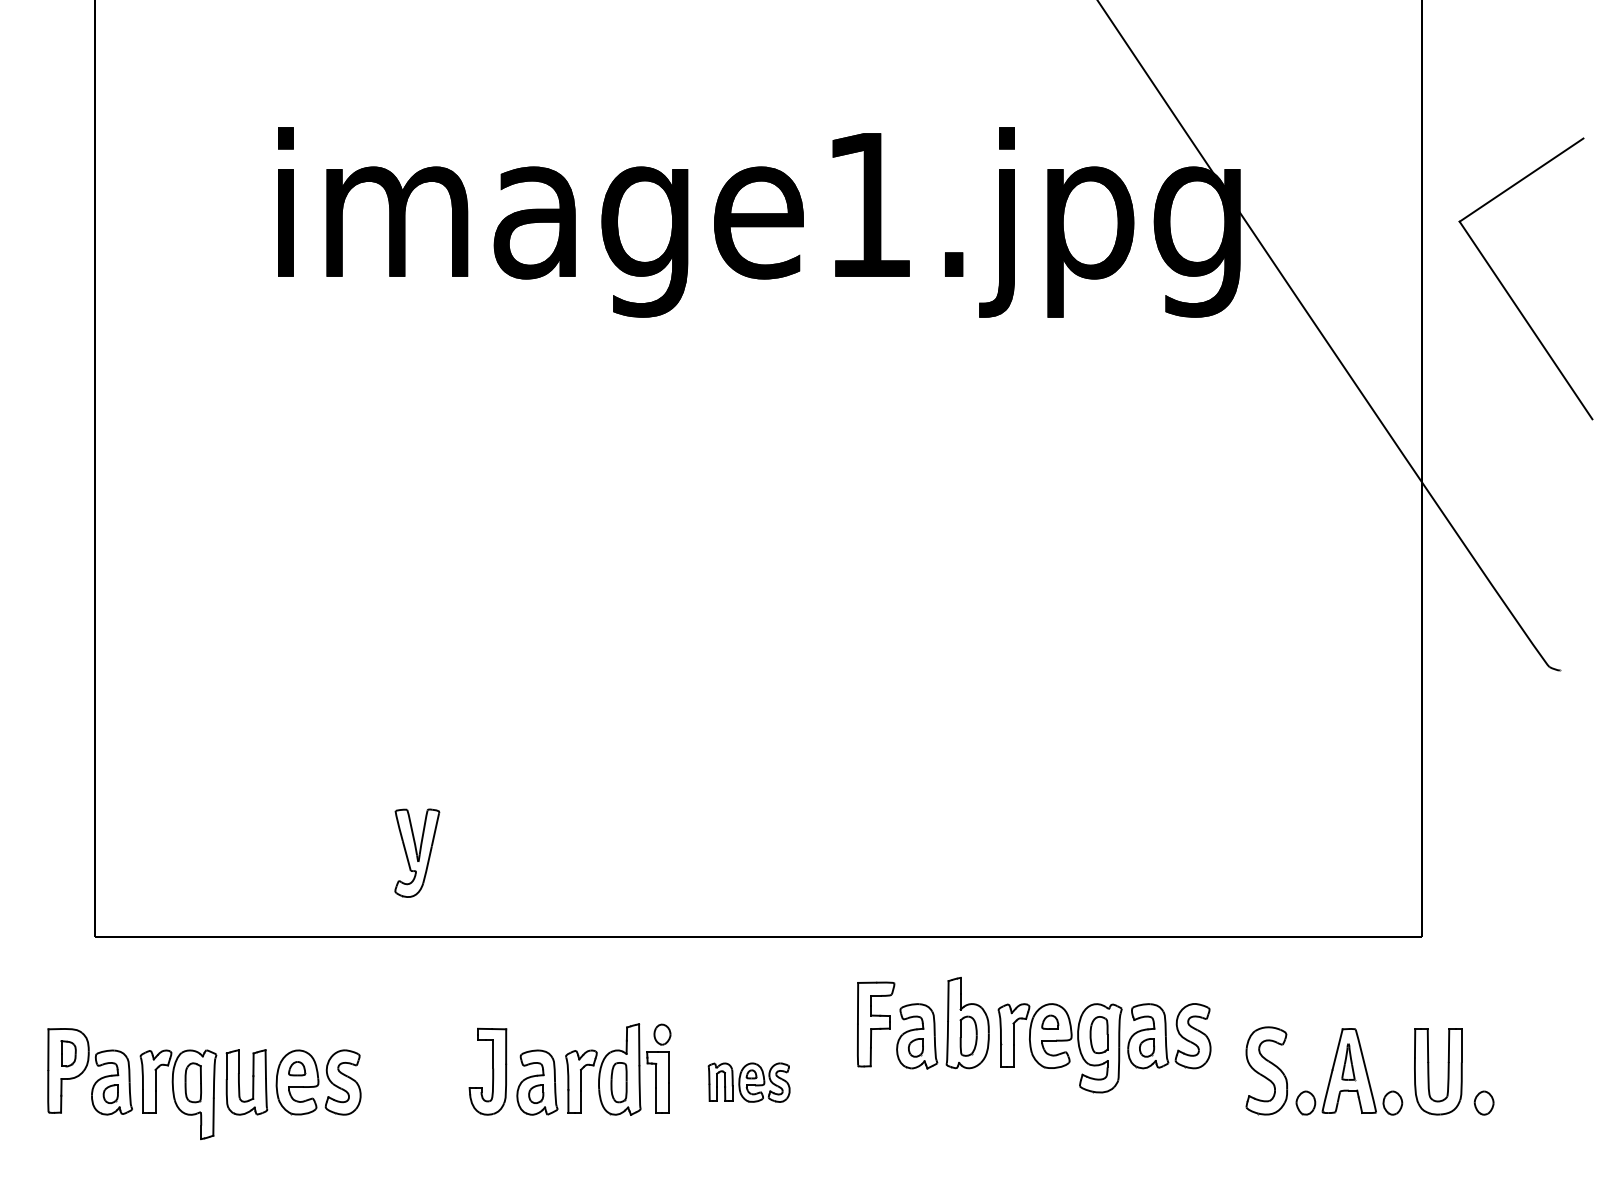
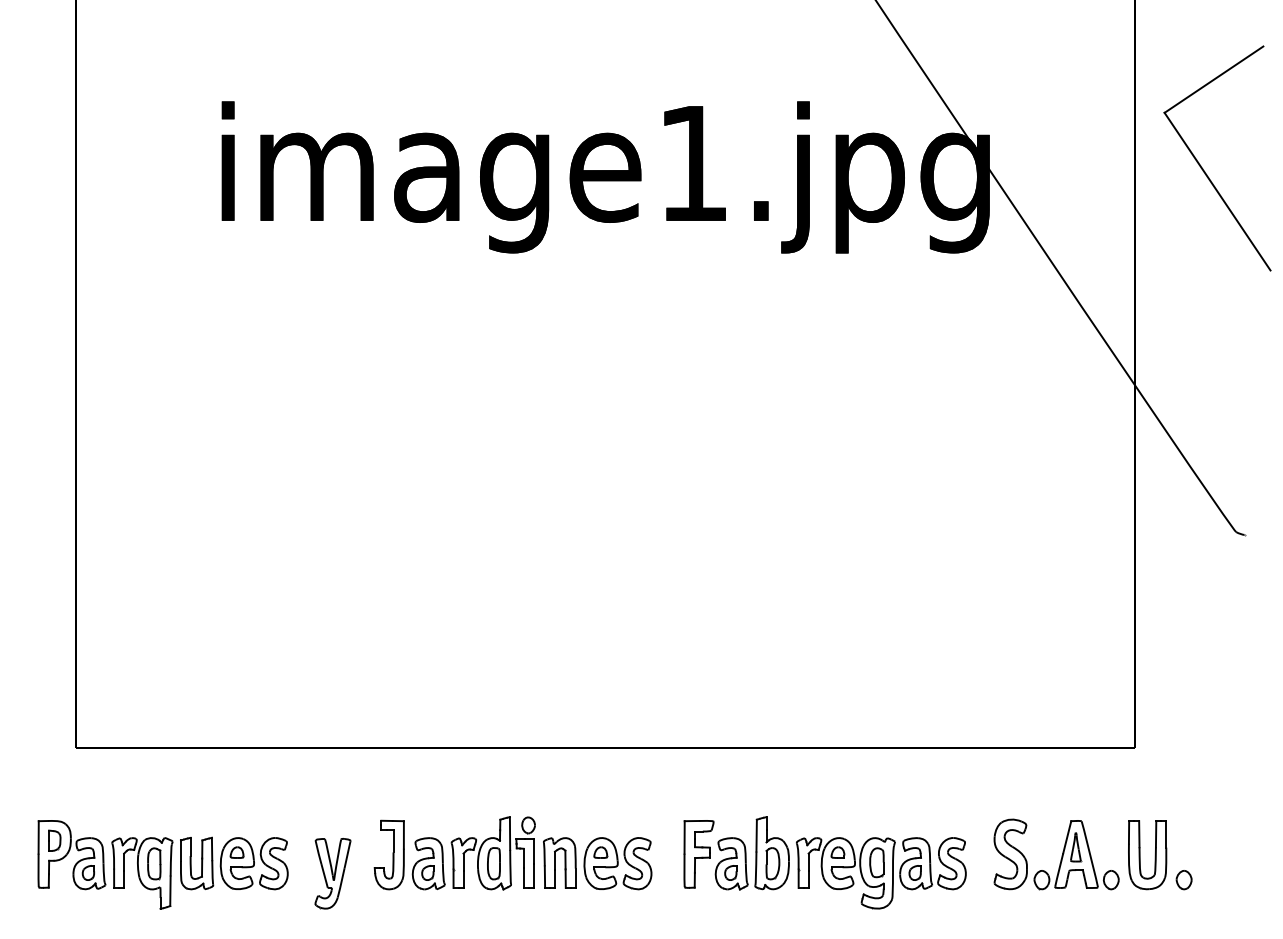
part: (1508, 291) -> (1203, 168), moved
part: (416, 852) -> (332, 873), moved
part: (1033, 1034) -> (824, 862), moved
part: (748, 1082) -> (597, 863), size x1.67

